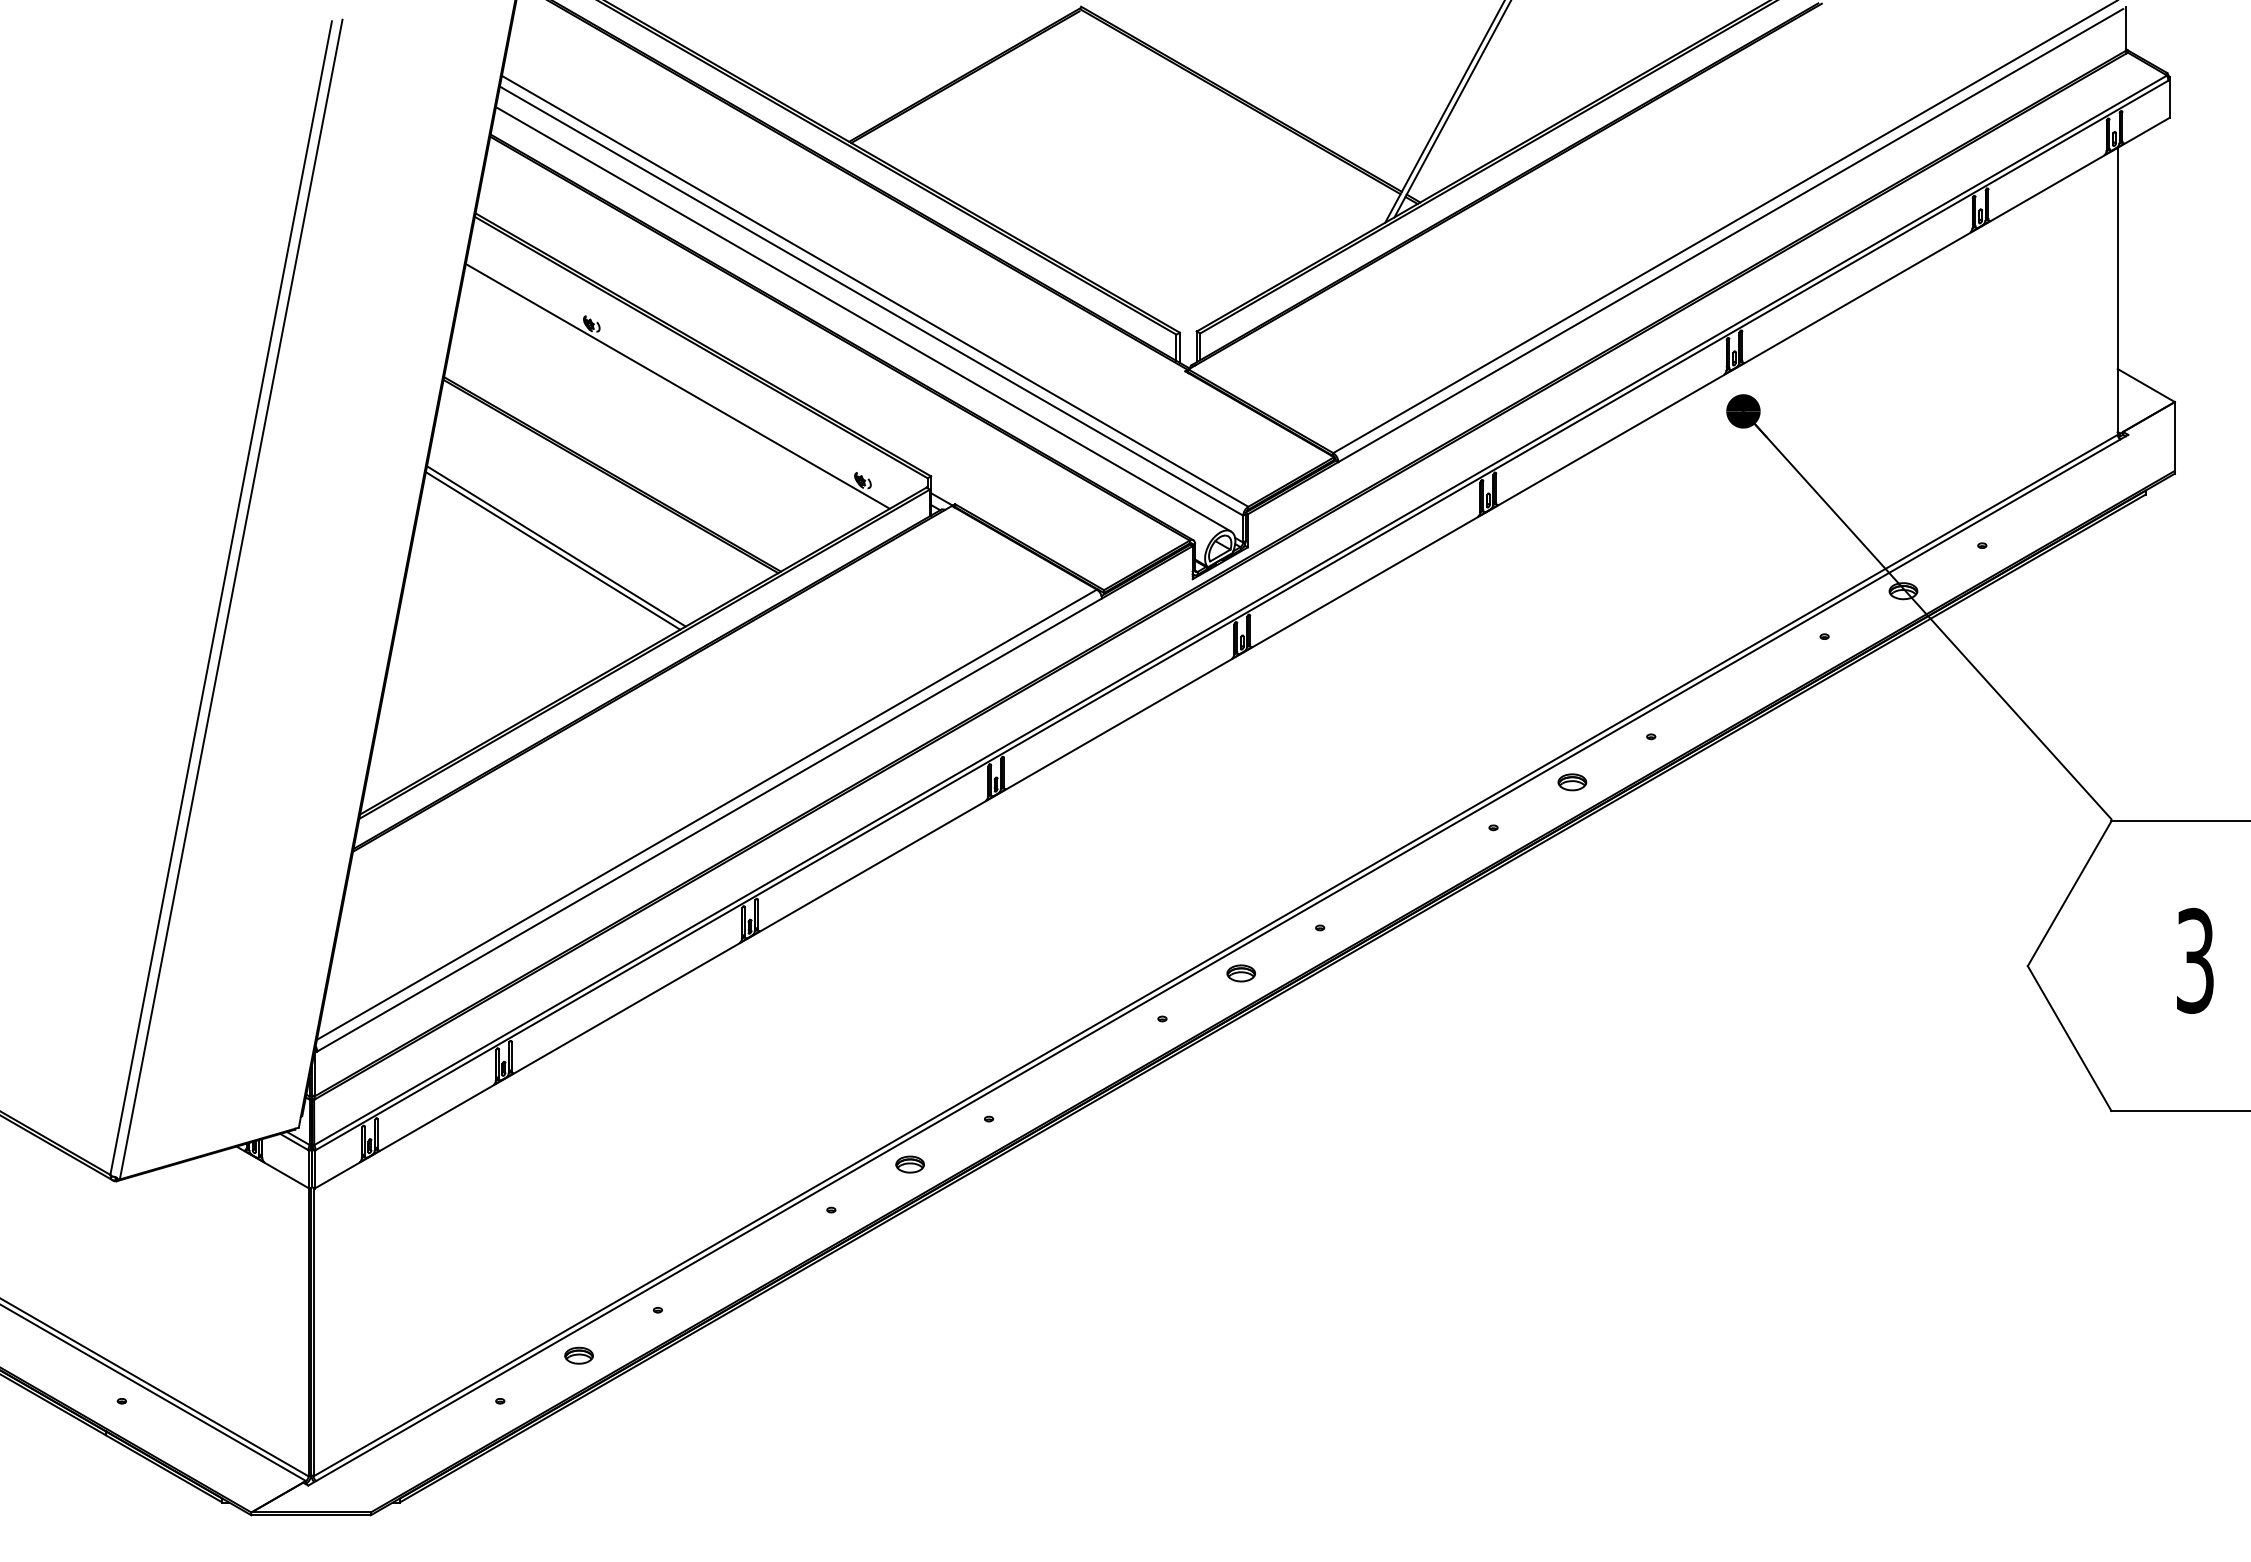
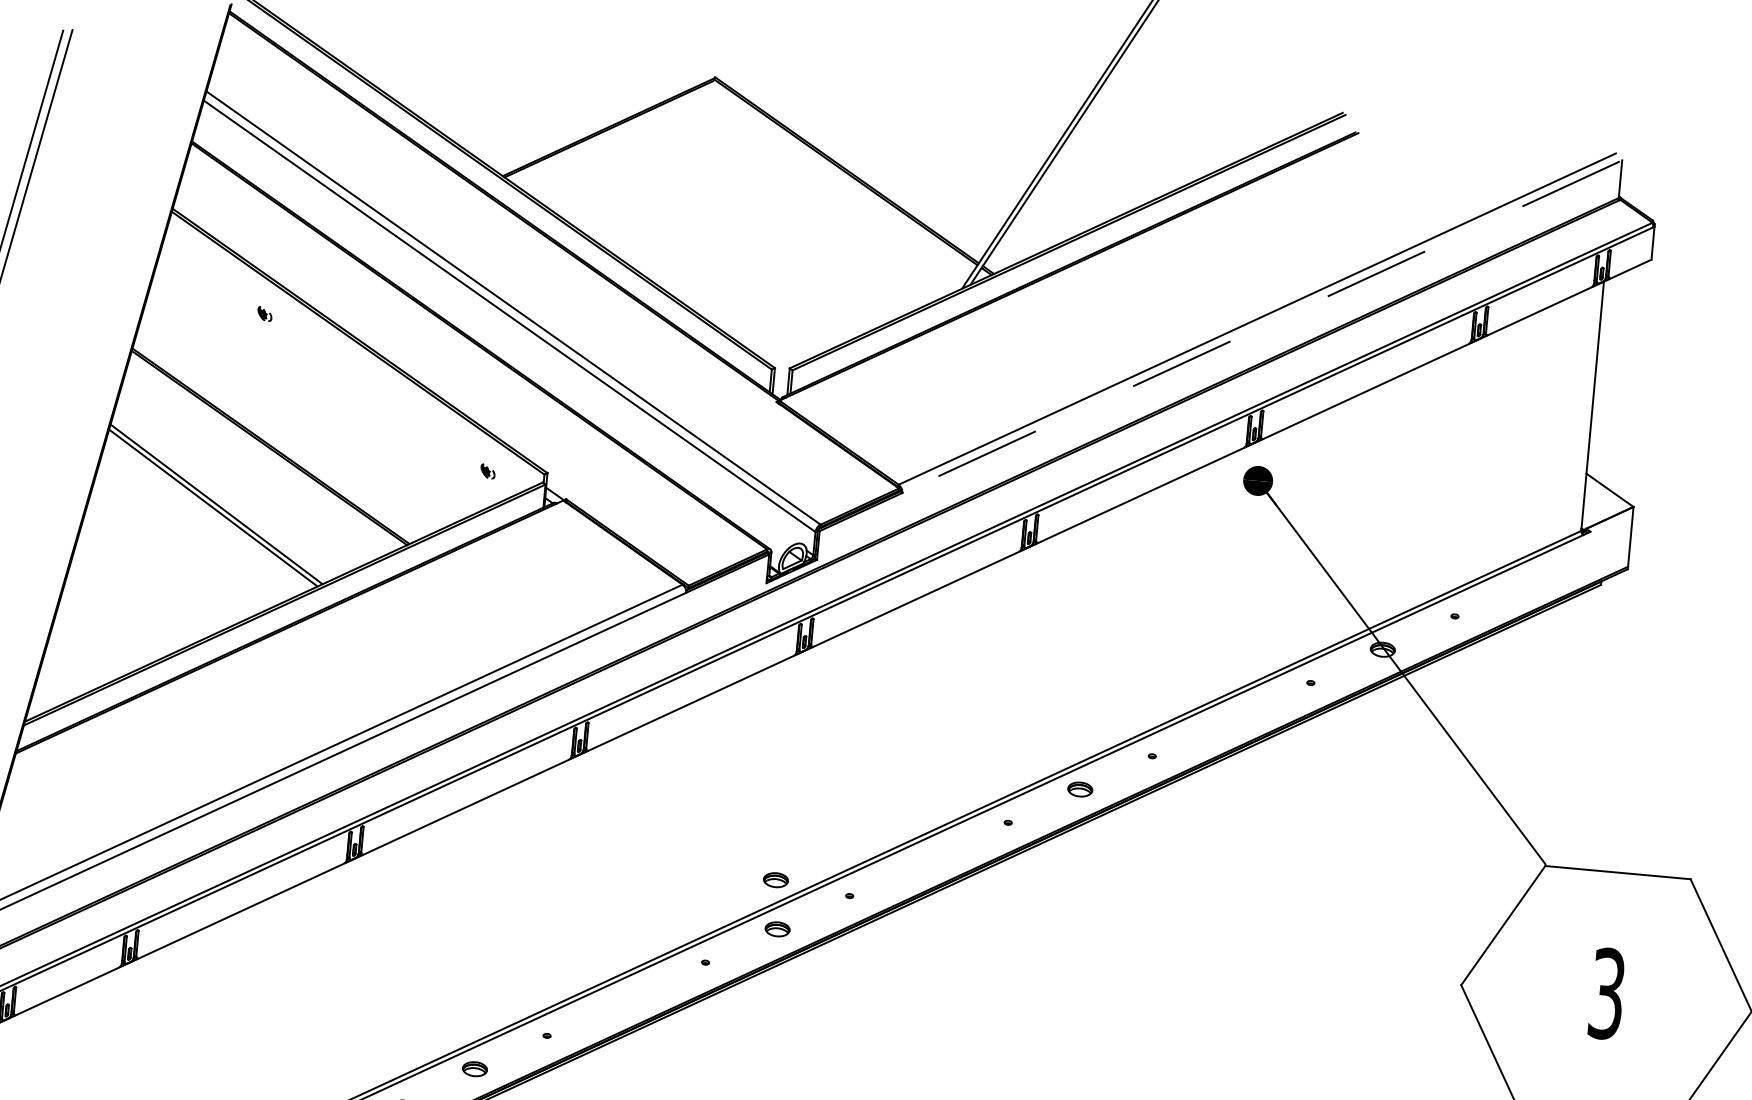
line: (1730, 235) -> (1260, 327), solid -> dashed
line: (862, 319) -> (500, 331), removed
line: (677, 386) -> (334, 375), removed
part: (1233, 917) -> (775, 880), added

